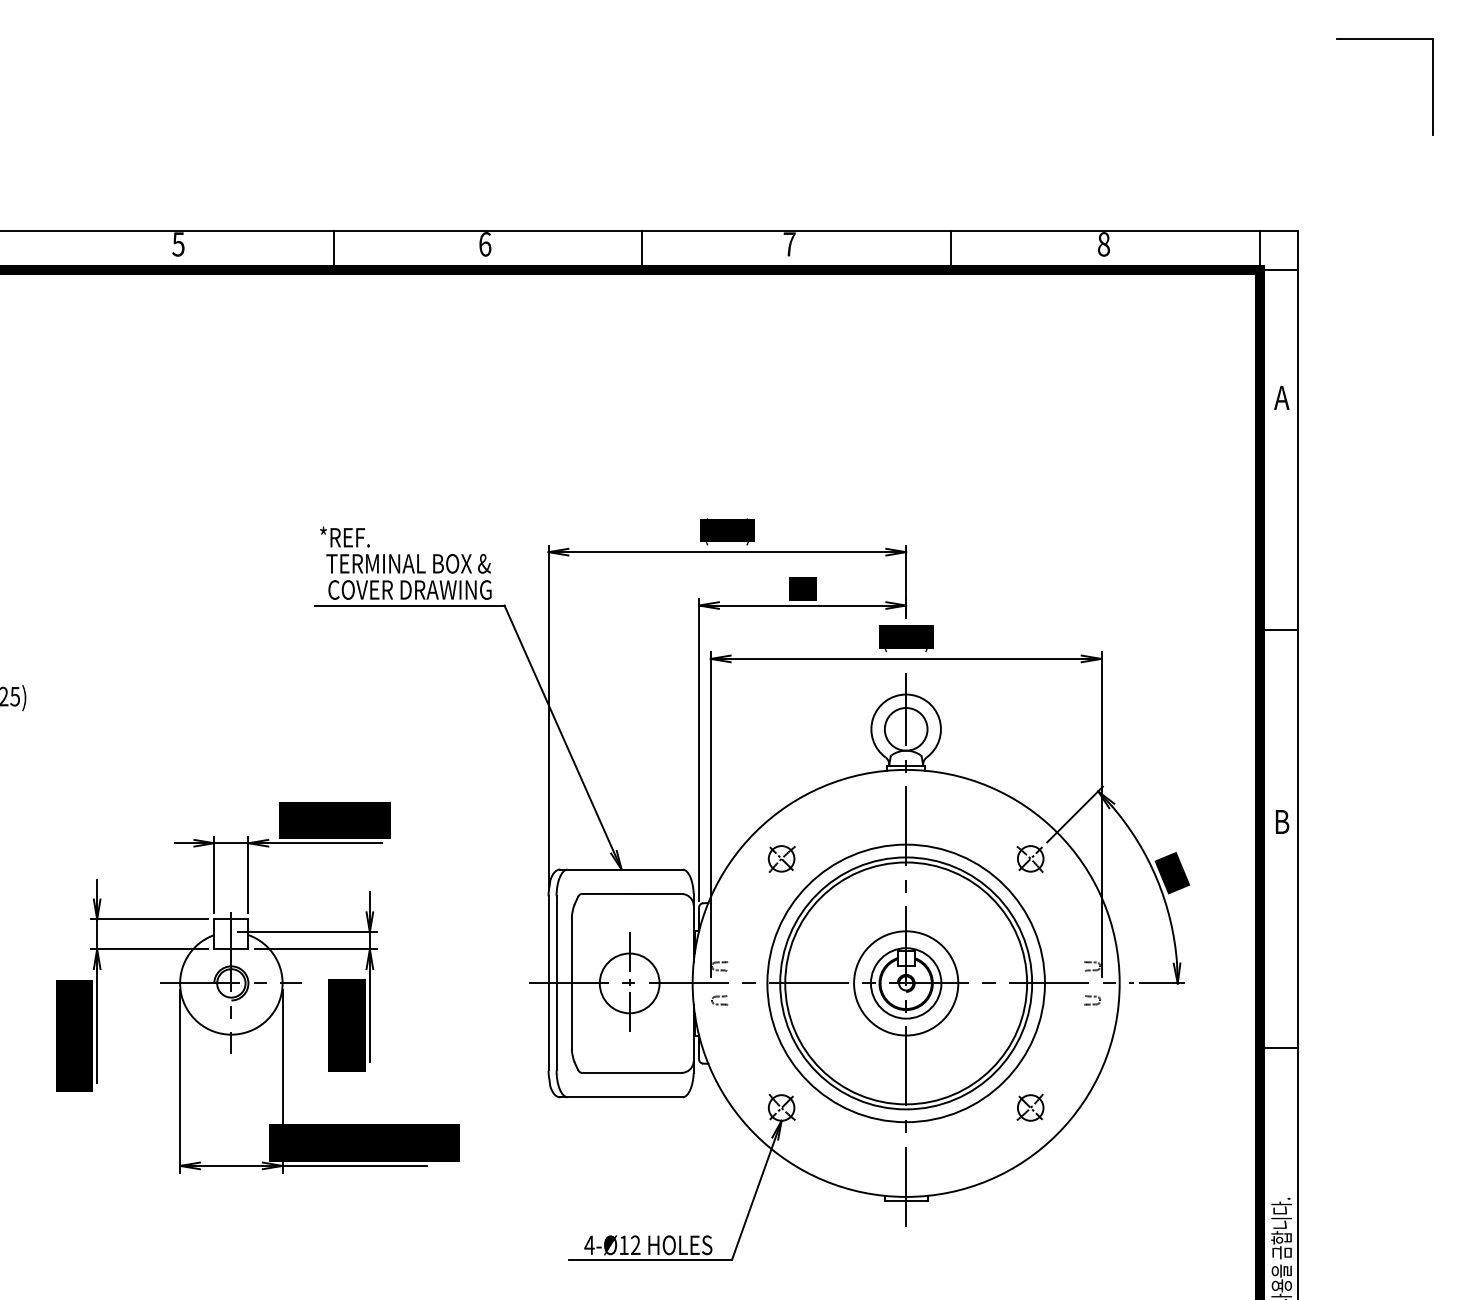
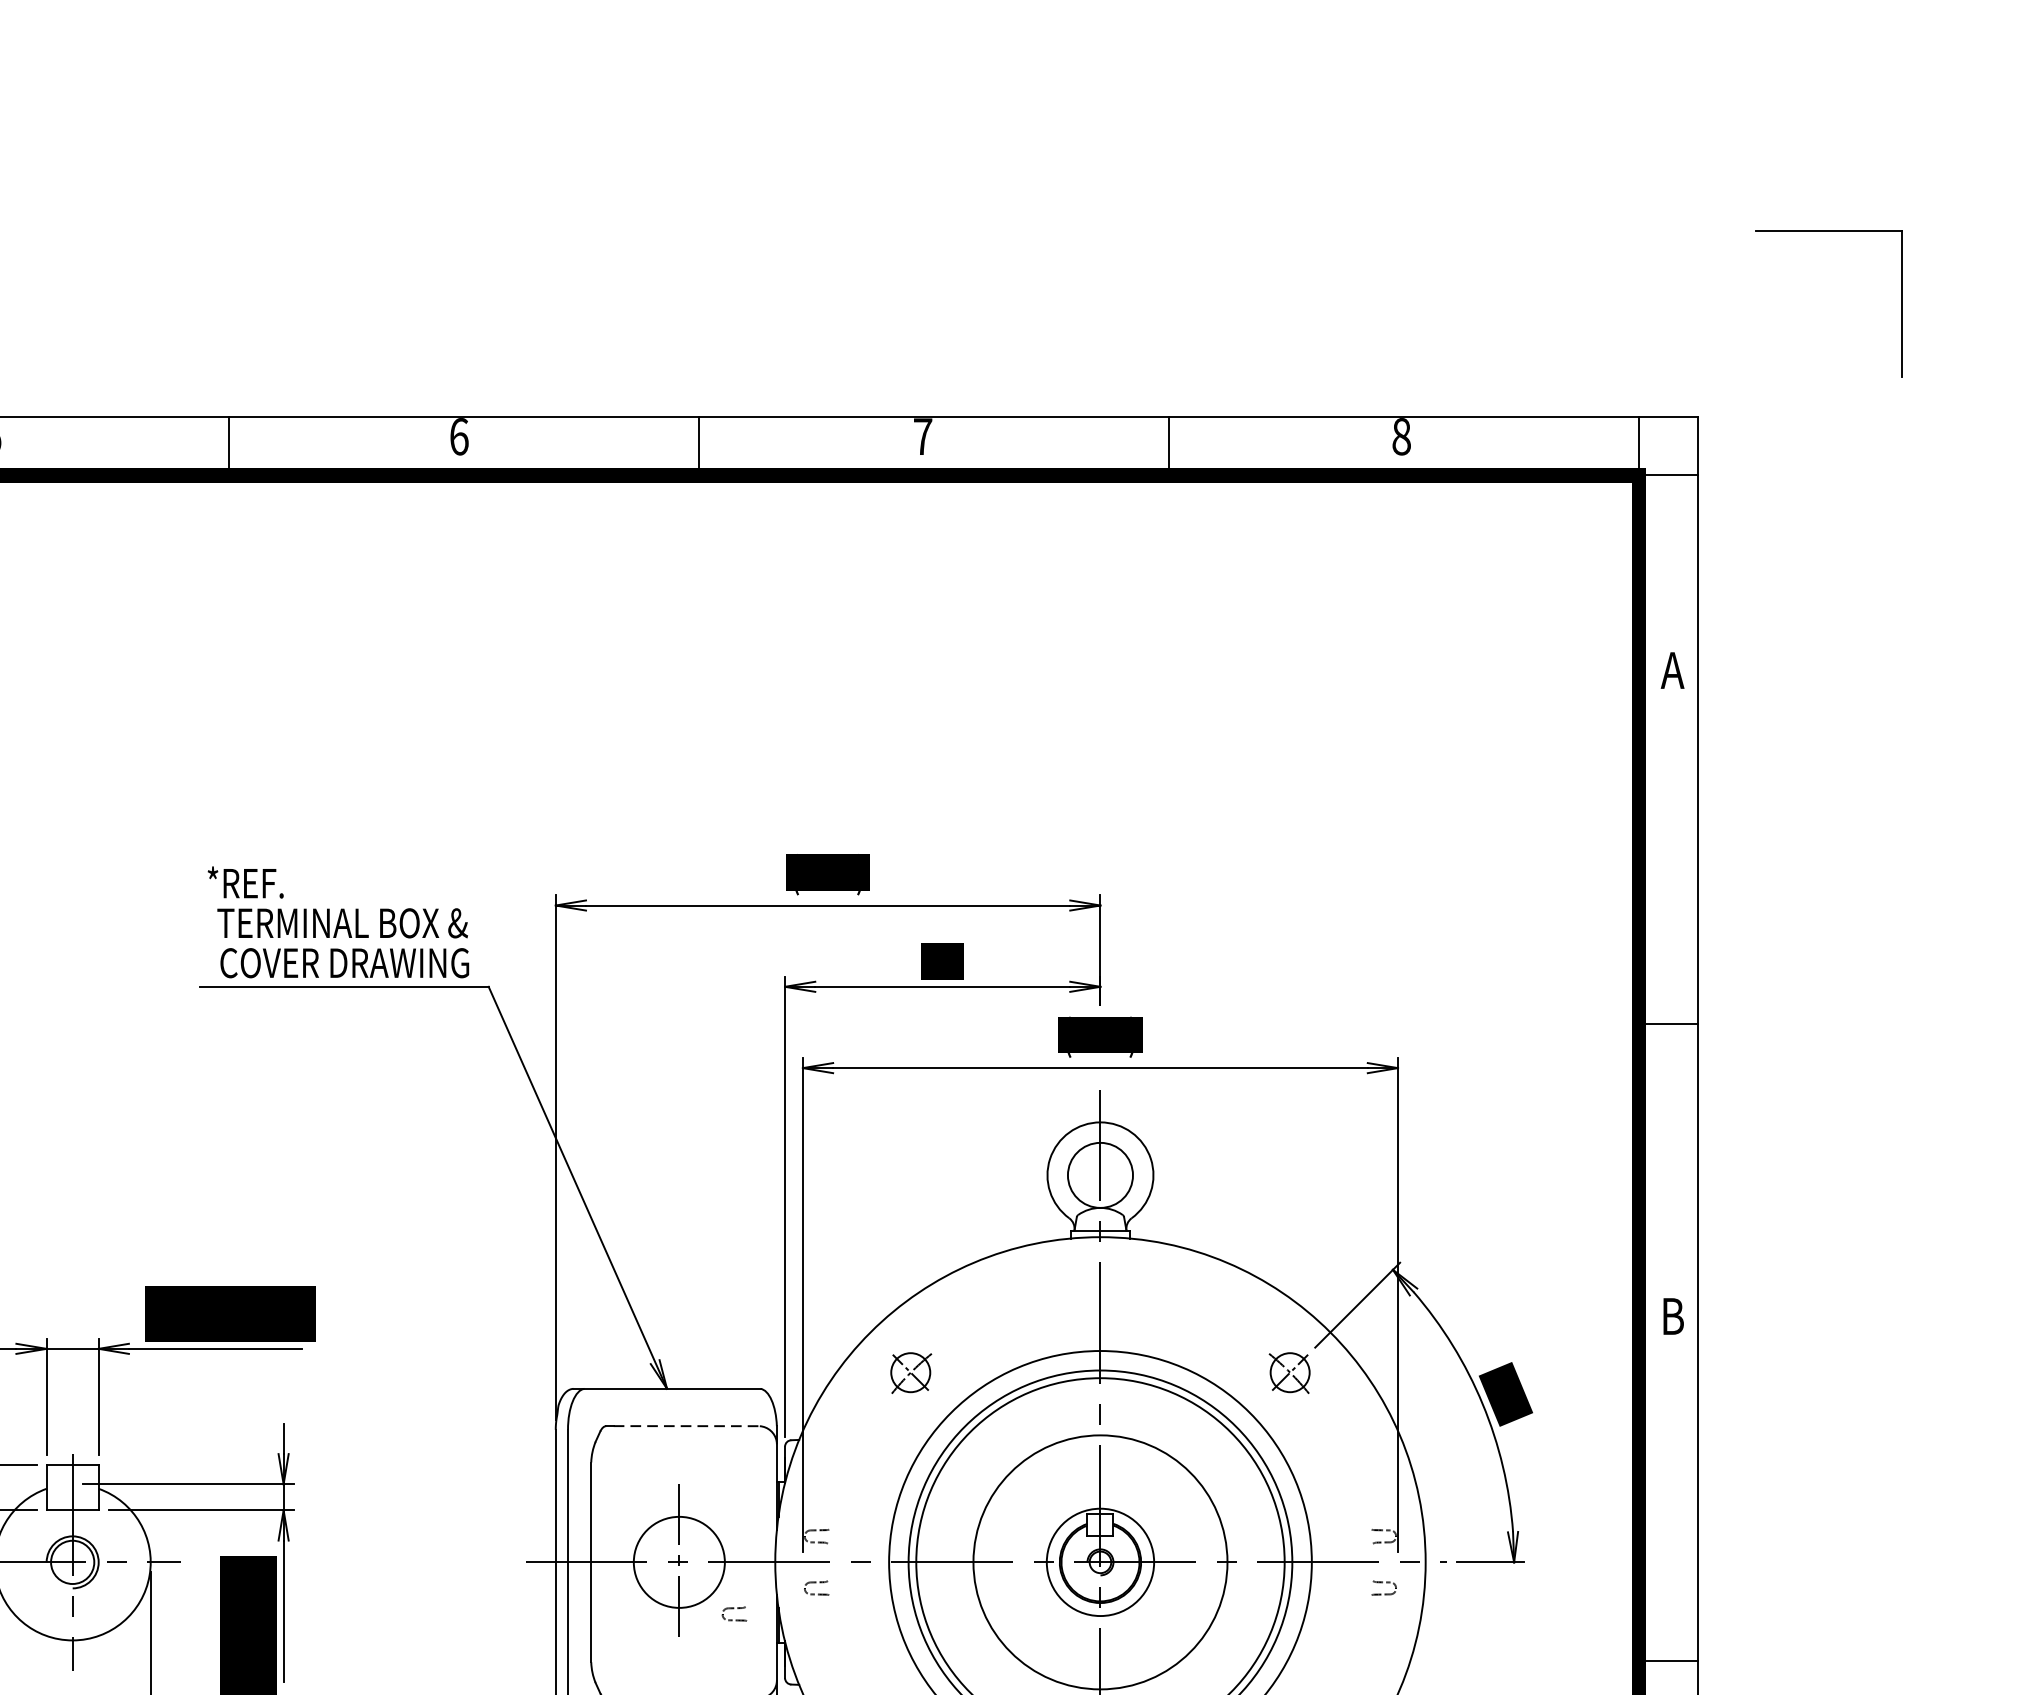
part: (1384, 39) -> (1829, 231), moved
line: (634, 893) -> (686, 1425), solid -> dashed
circle: (906, 983) -> (1100, 1562), size x1.6
part: (665, 1017) -> (733, 1614), added

